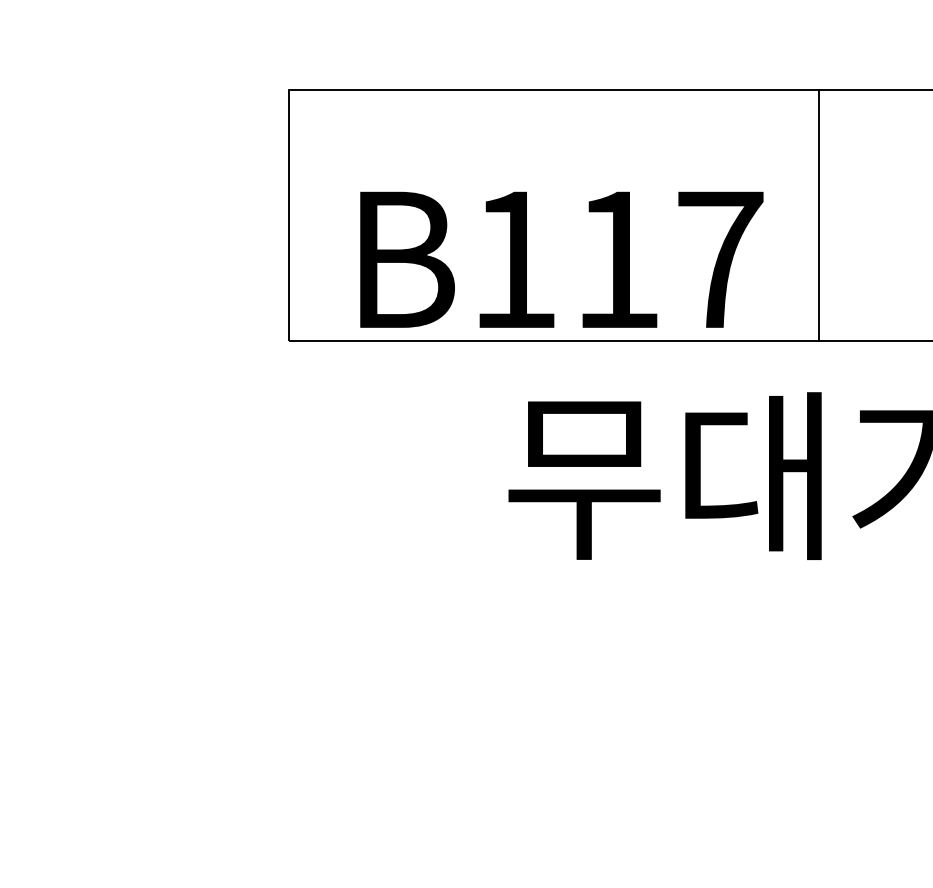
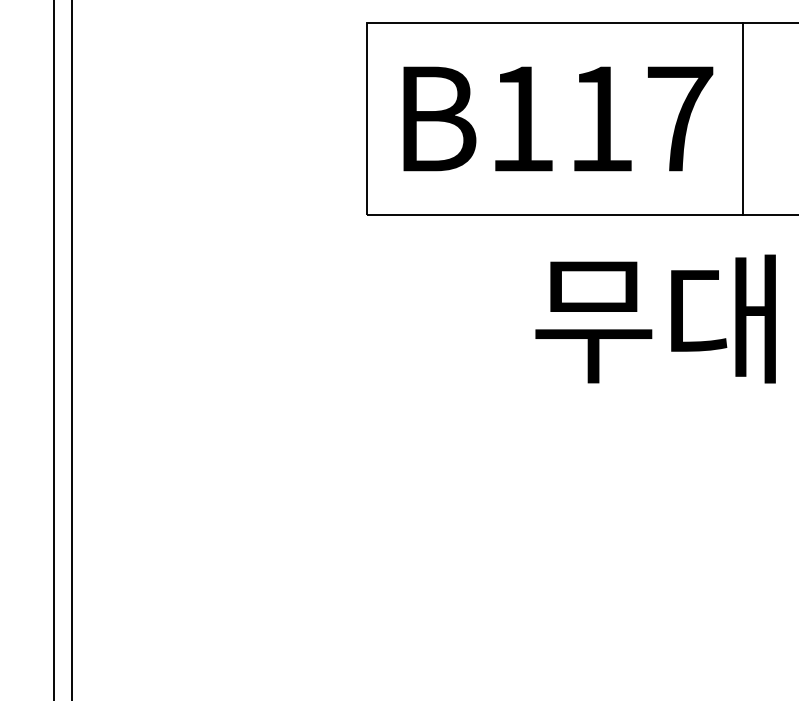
line: (818, 214) -> (742, 118), moved
text: (562, 259) -> (558, 118), moved

